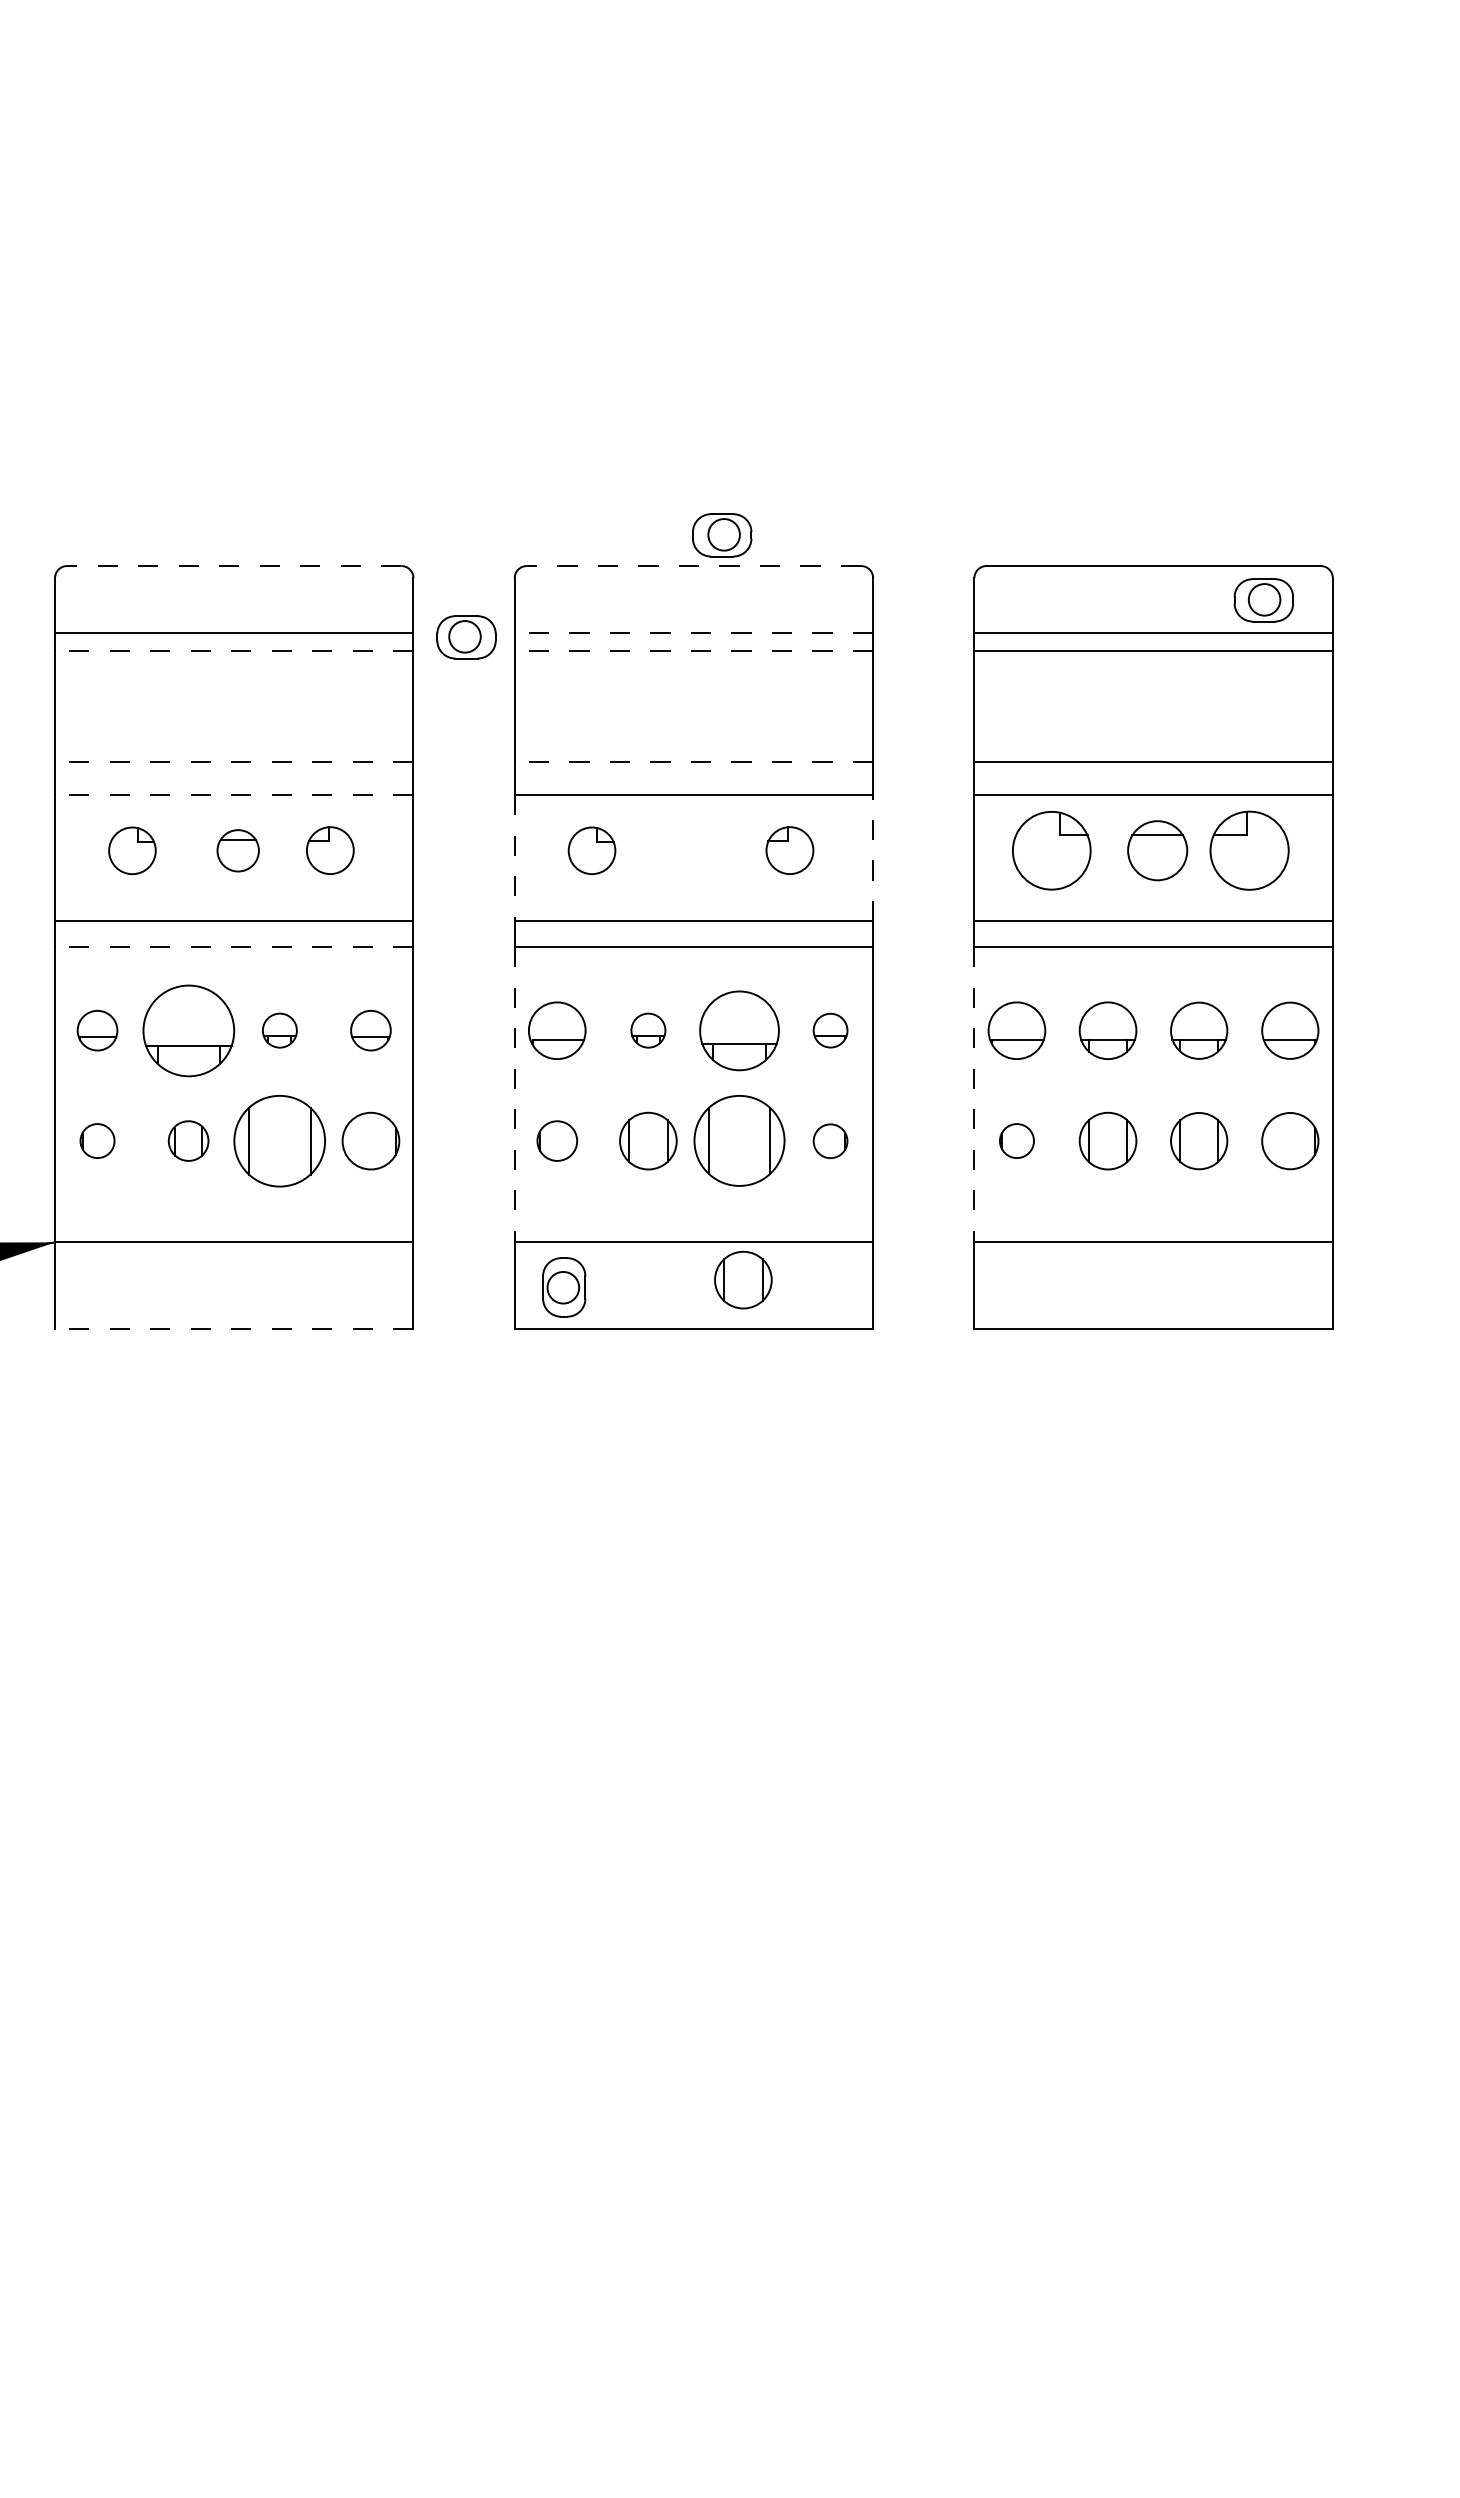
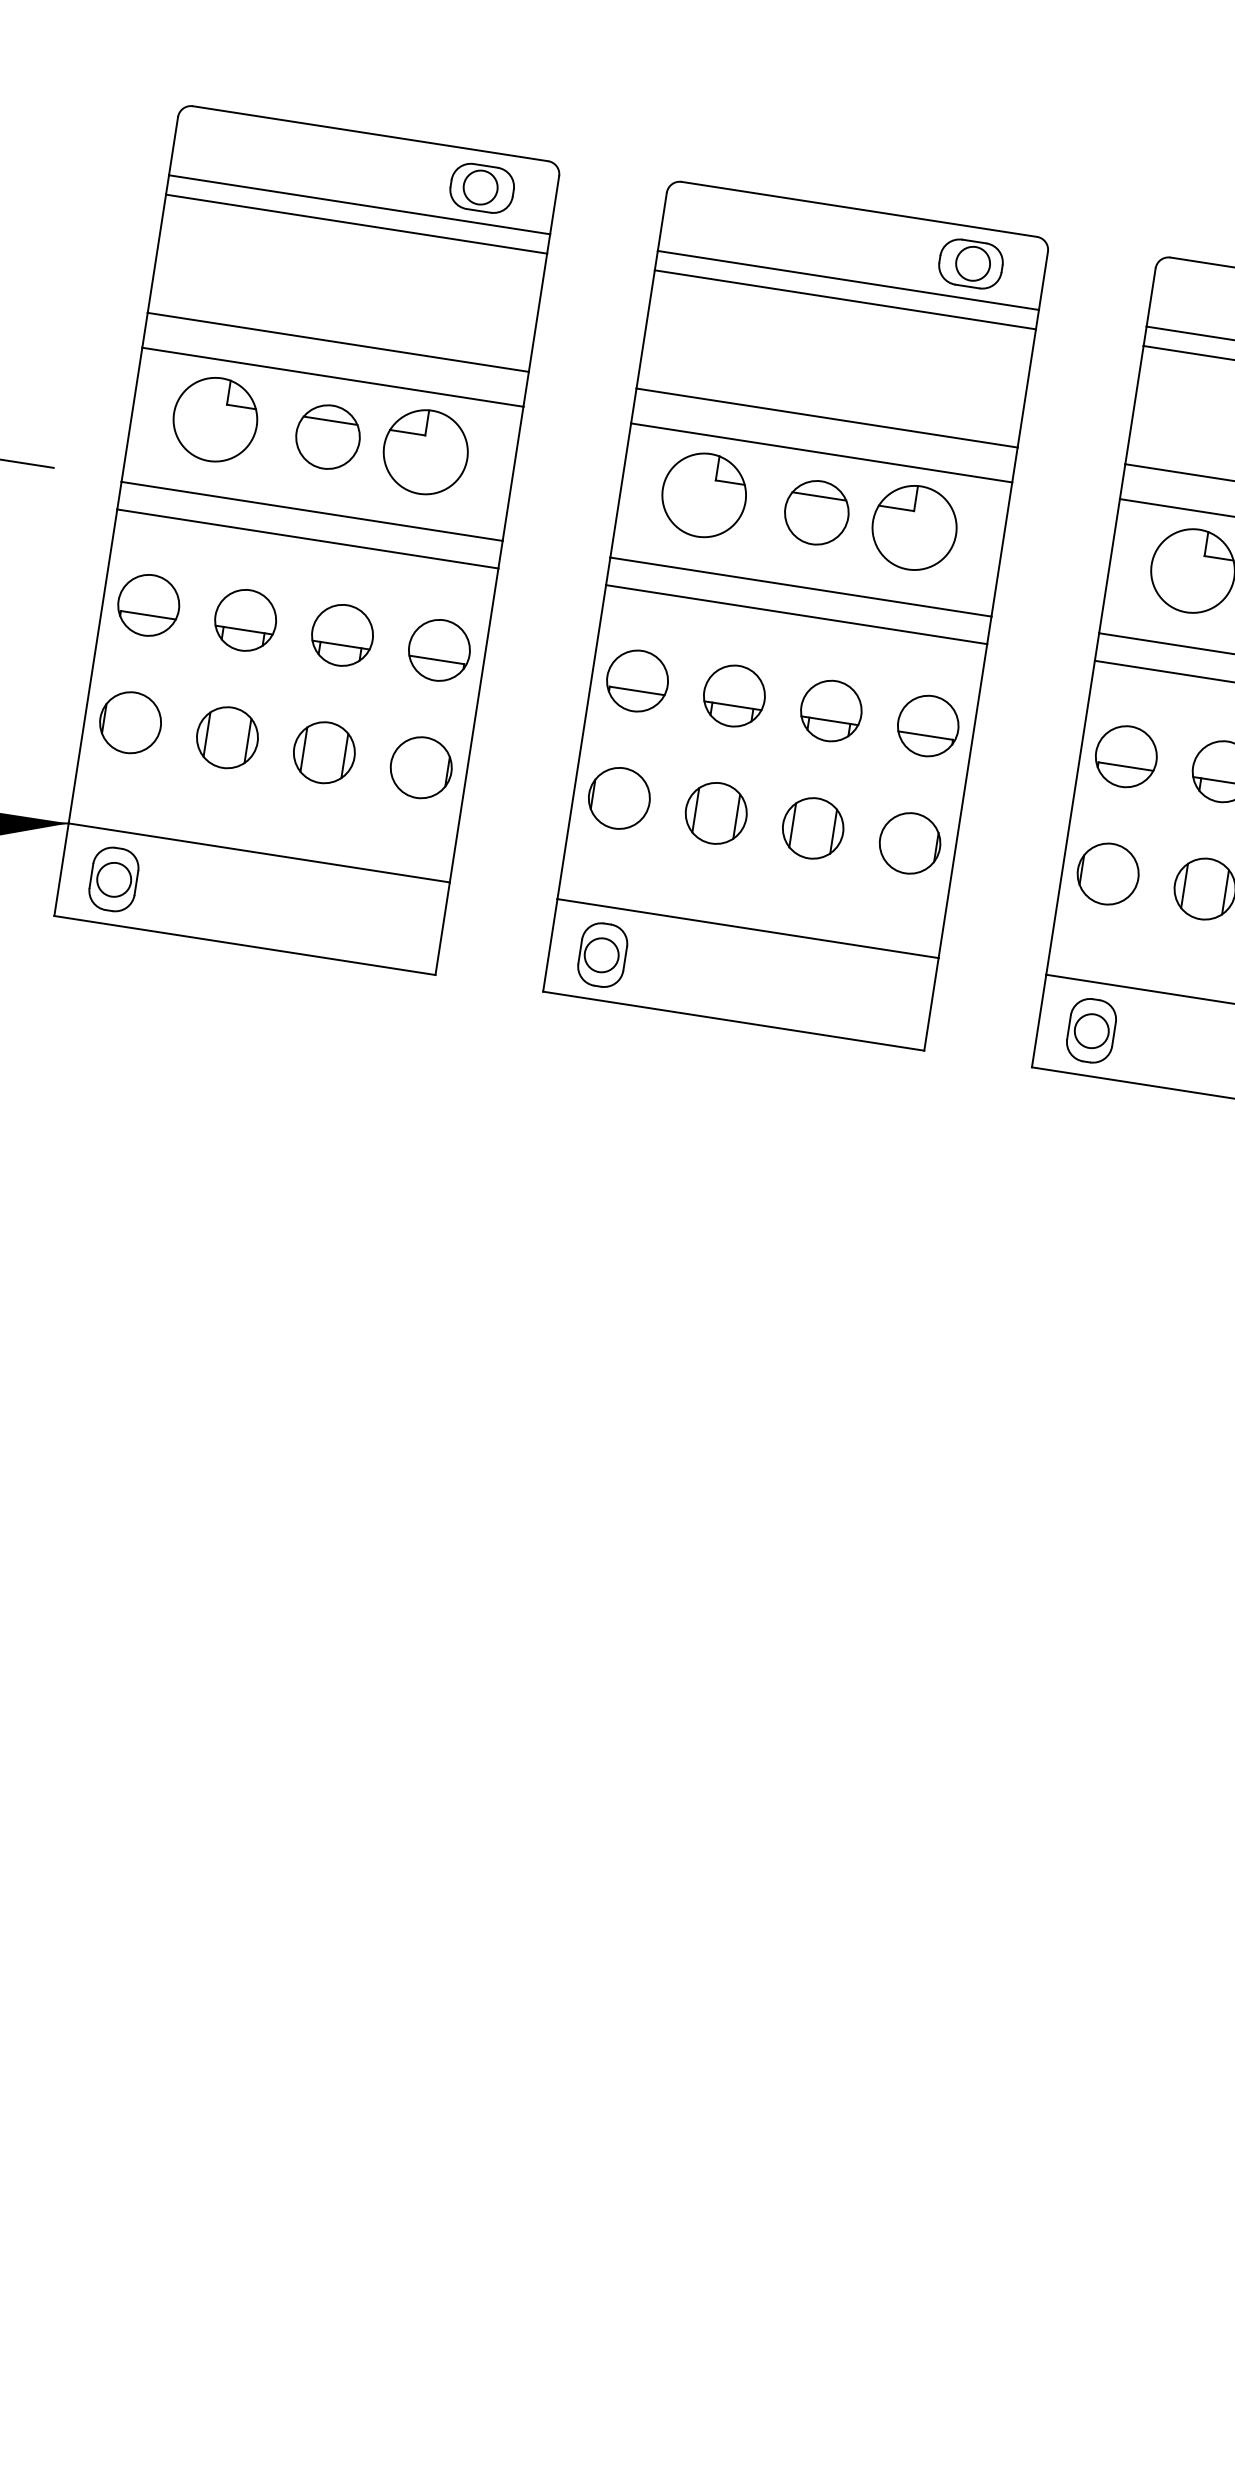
part: (722, 535) -> (971, 264), moved
line: (233, 566) -> (369, 134), dashed -> solid
line: (693, 566) -> (858, 209), dashed -> solid
line: (693, 632) -> (847, 280), dashed -> solid
part: (466, 637) -> (482, 188), moved
line: (233, 651) -> (355, 224), dashed -> solid
line: (693, 651) -> (844, 300), dashed -> solid
line: (233, 762) -> (337, 342), dashed -> solid
line: (693, 762) -> (826, 418), dashed -> solid
line: (233, 795) -> (332, 377), dashed -> solid
part: (132, 850) -> (215, 419), size x1.67
part: (237, 850) -> (327, 436), size x1.43
part: (330, 850) -> (426, 452), size x1.67
part: (591, 850) -> (703, 495), size x1.67
part: (697, 850) -> (816, 512), added
part: (789, 850) -> (914, 527), size x1.67
line: (873, 857) -> (1002, 548), dashed -> solid
line: (514, 858) -> (620, 490), dashed -> solid
line: (233, 947) -> (306, 539), dashed -> solid
part: (97, 1030) -> (148, 605), size x1.43
part: (188, 1030) -> (245, 620), size x0.62
part: (279, 1030) -> (342, 635), size x1.67
part: (370, 1030) -> (439, 650), size x1.43
part: (648, 1030) -> (734, 695), size x1.67
part: (739, 1030) -> (831, 710), size x0.71
part: (830, 1030) -> (928, 725), size x1.67
line: (514, 1094) -> (581, 741), dashed -> solid
line: (974, 1094) -> (1070, 817), dashed -> solid
part: (97, 1140) -> (130, 722), size x1.67
part: (188, 1140) -> (227, 737), size x1.43
part: (279, 1140) -> (324, 752), size x0.62
part: (557, 1140) -> (619, 797), size x1.43
part: (1016, 1140) -> (1107, 873), size x1.67
part: (739, 1141) -> (813, 828), size x0.62
part: (830, 1141) -> (909, 843), size x1.67
part: (743, 1279) -> (794, 976), removed
part: (104, 1287) -> (113, 879), added
part: (1023, 1287) -> (1091, 1030), added
line: (233, 1329) -> (244, 945), dashed -> solid

